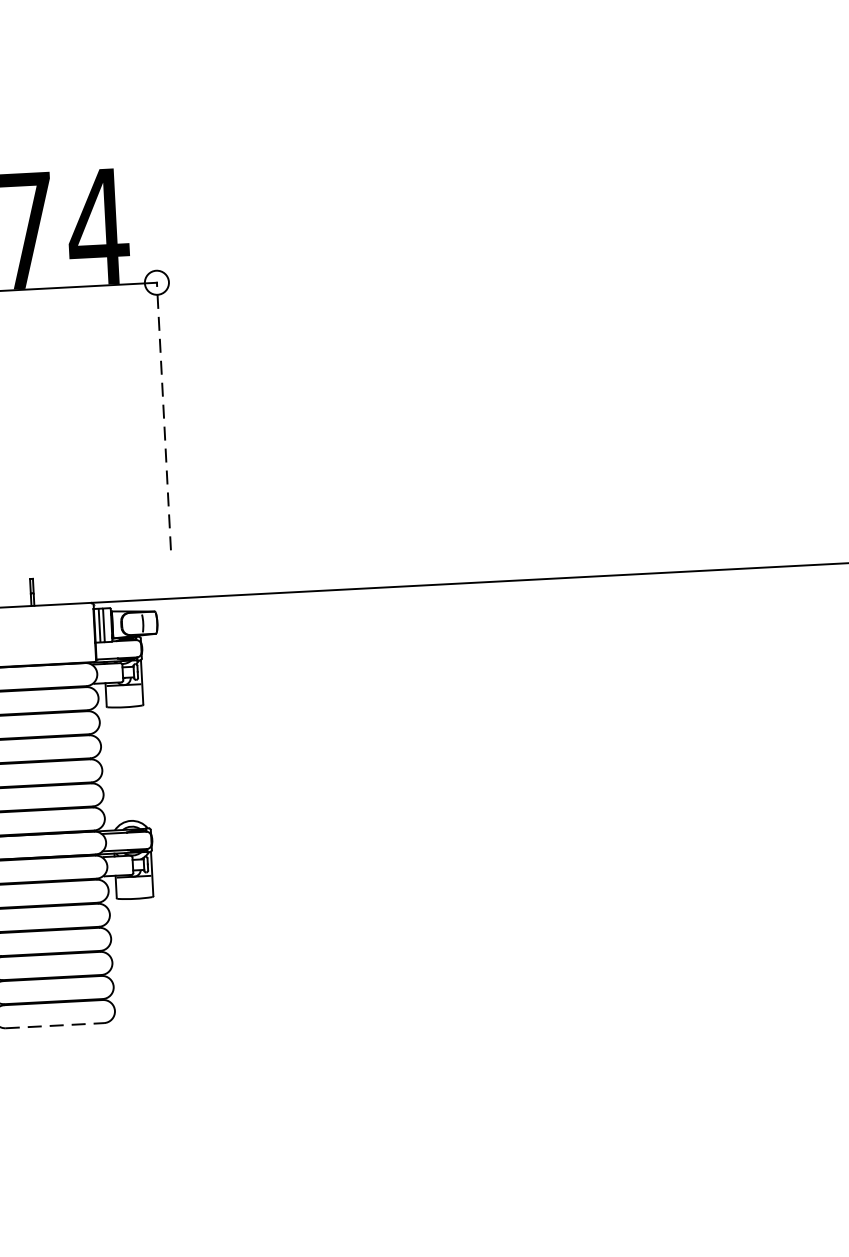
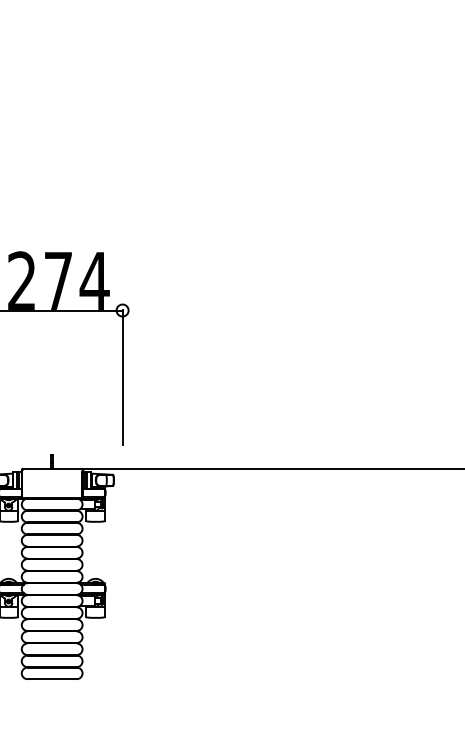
line: (163, 414) -> (122, 376), dashed -> solid
line: (55, 1026) -> (52, 679), dashed -> solid

